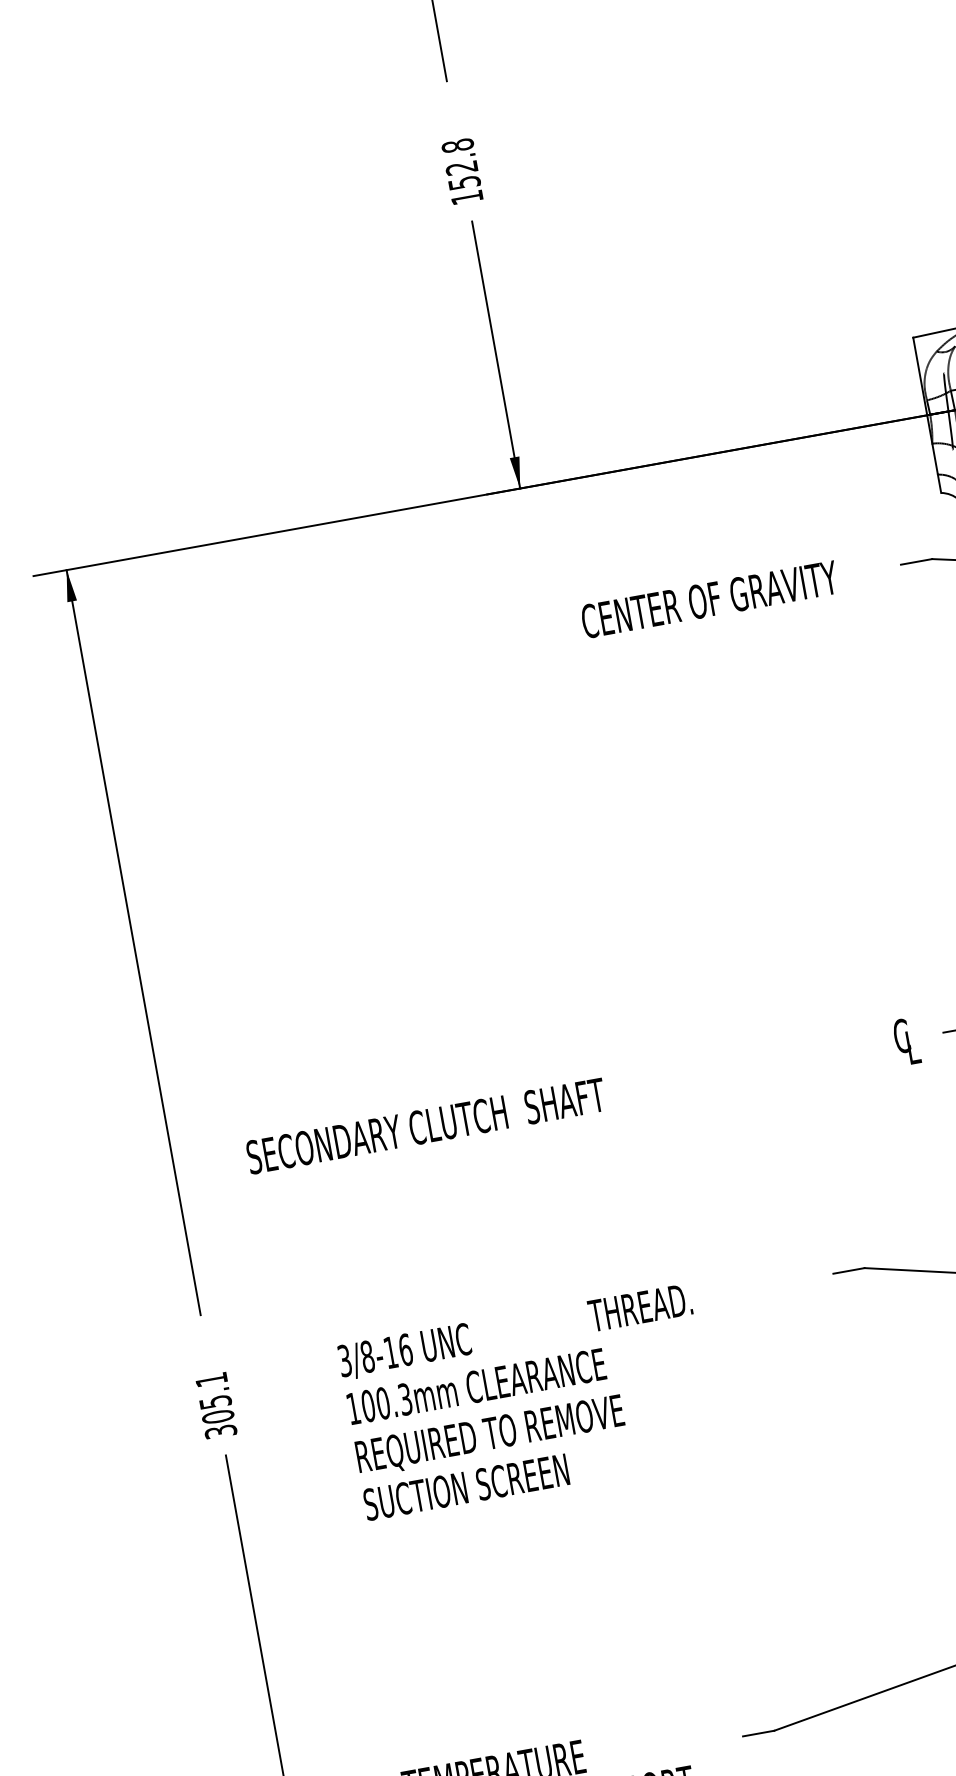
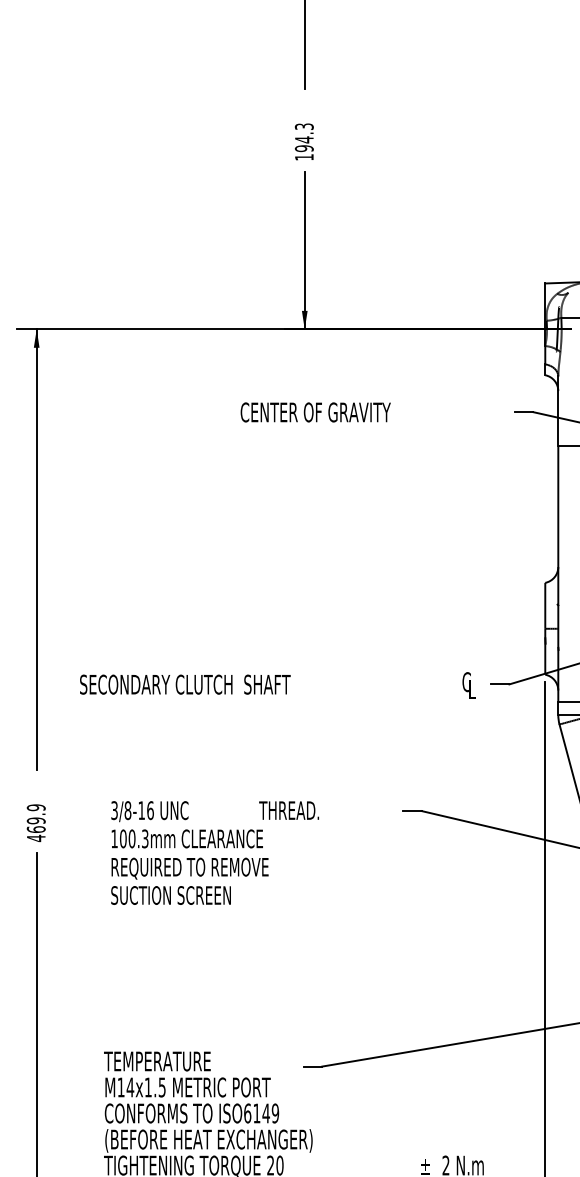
text: (459, 164) -> (303, 137), 152.8 -> 194.3
text: (709, 599) -> (315, 412), moved
text: (215, 1406) -> (35, 823), 305.1 -> 469.9

